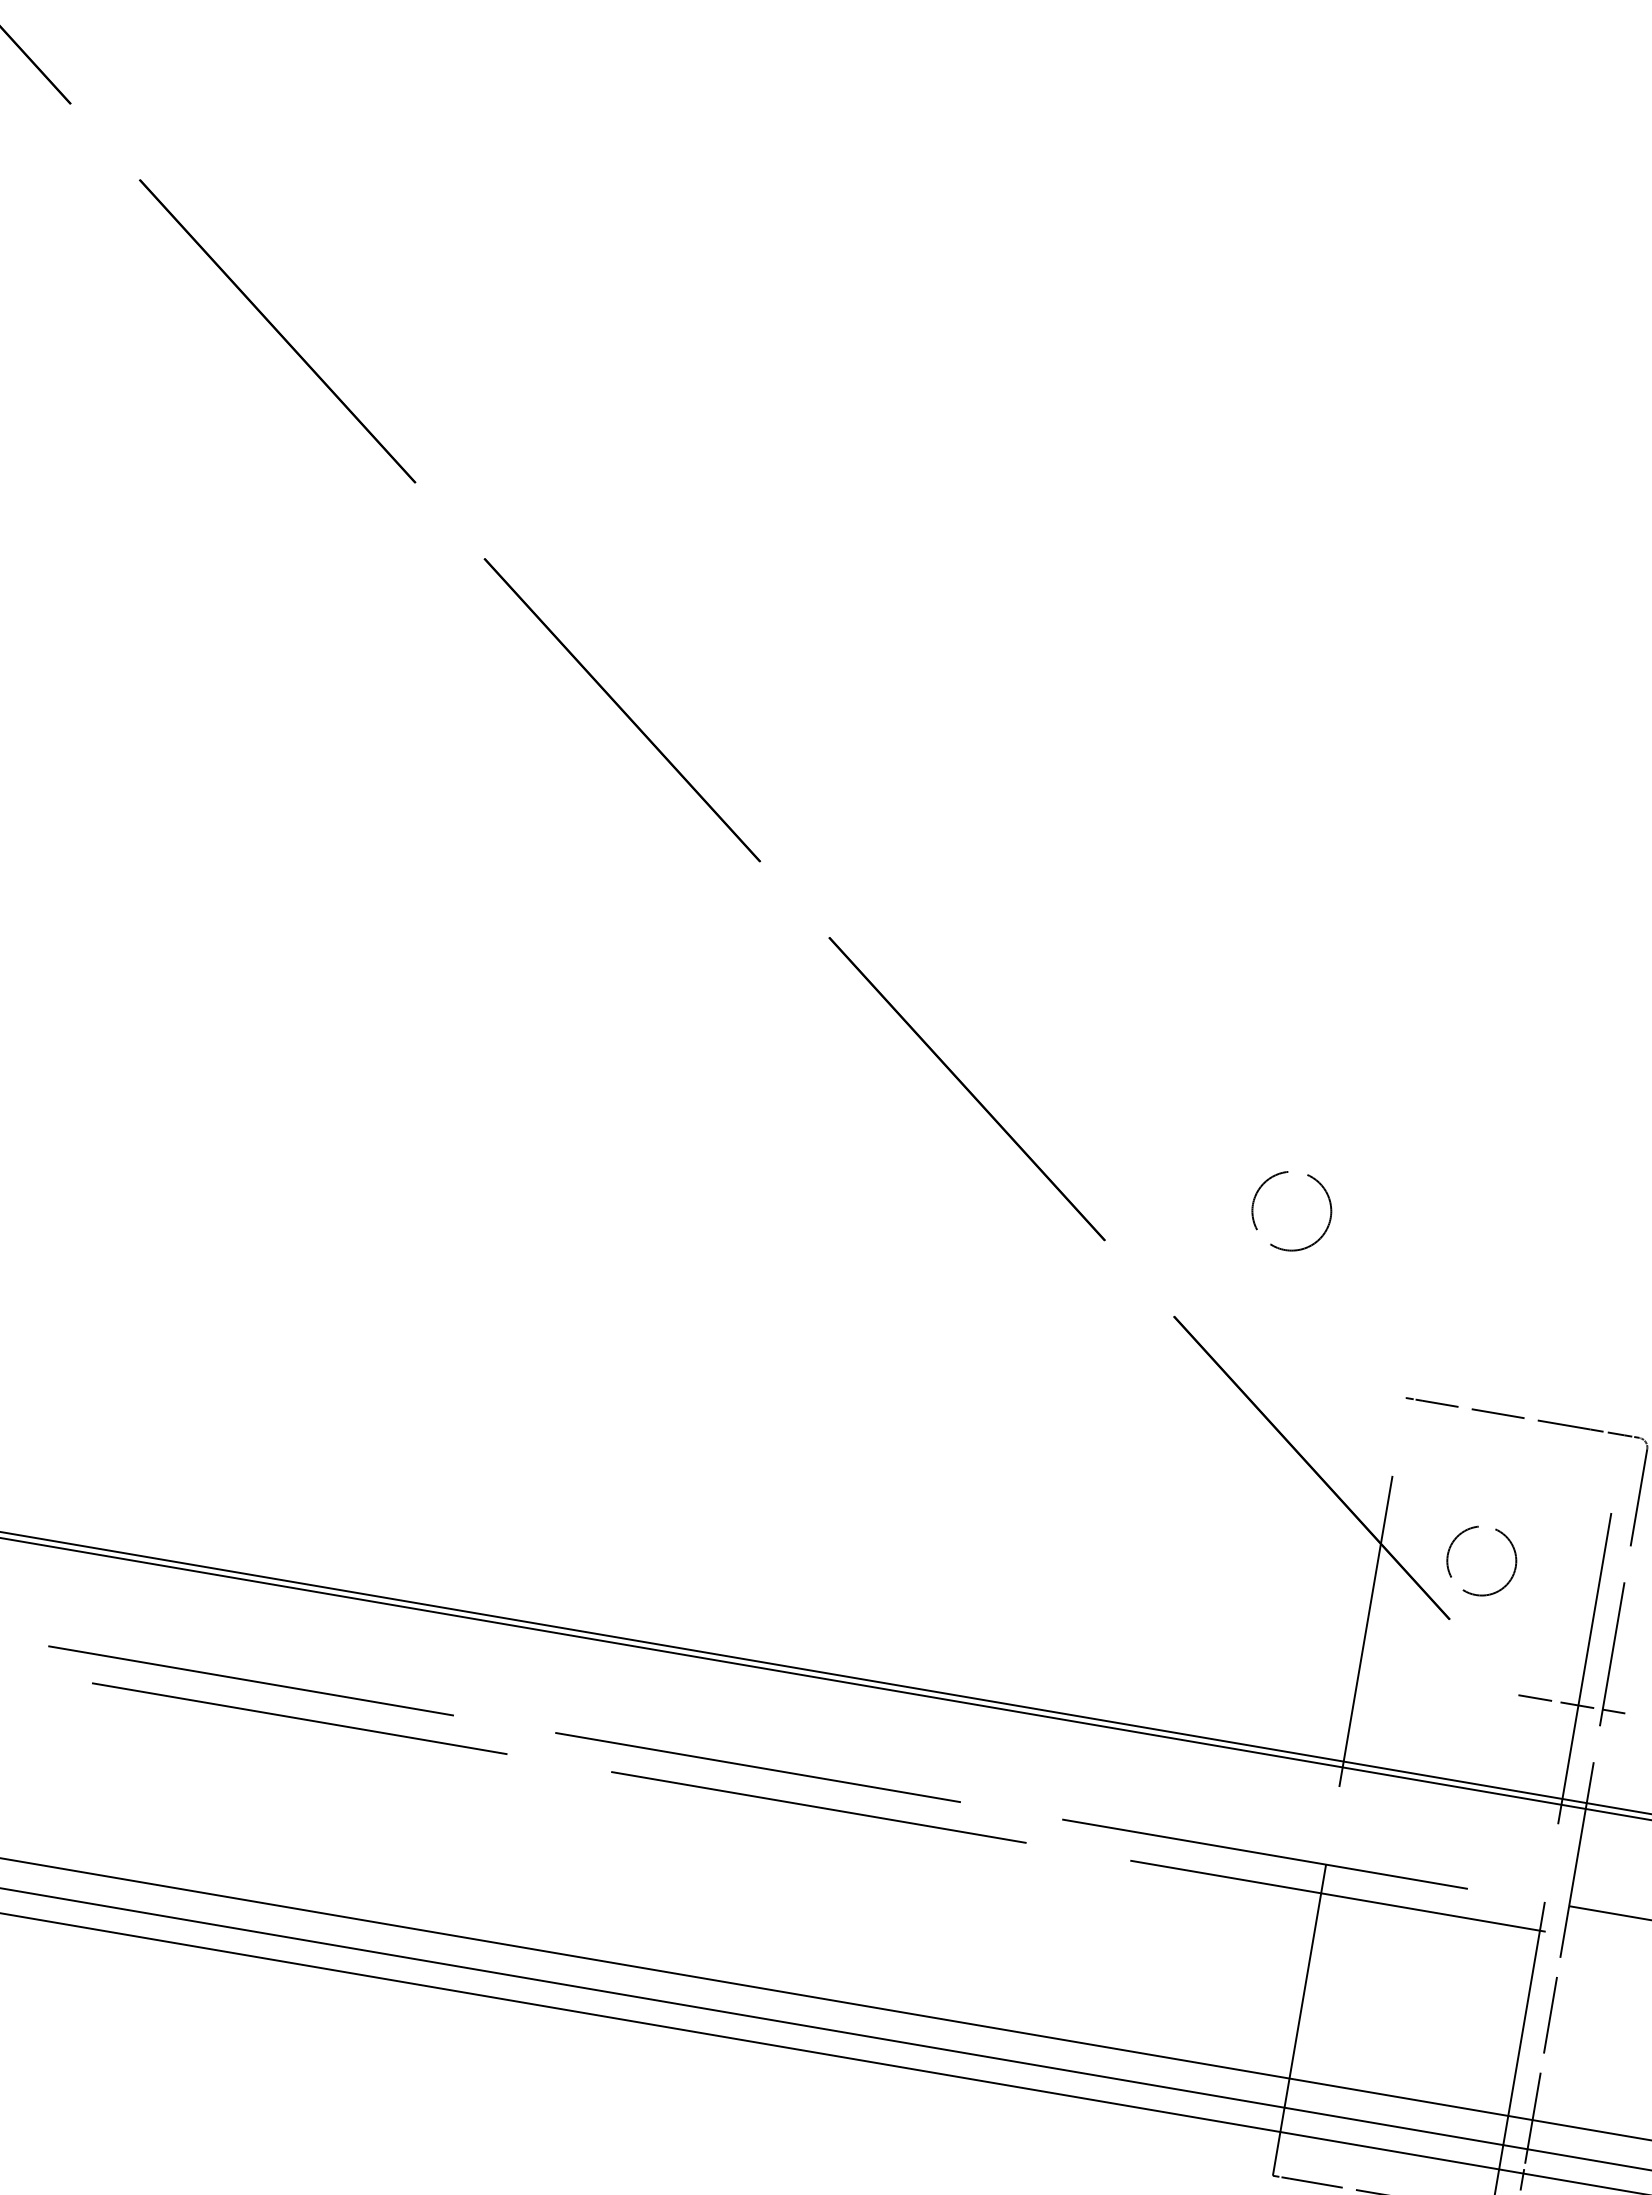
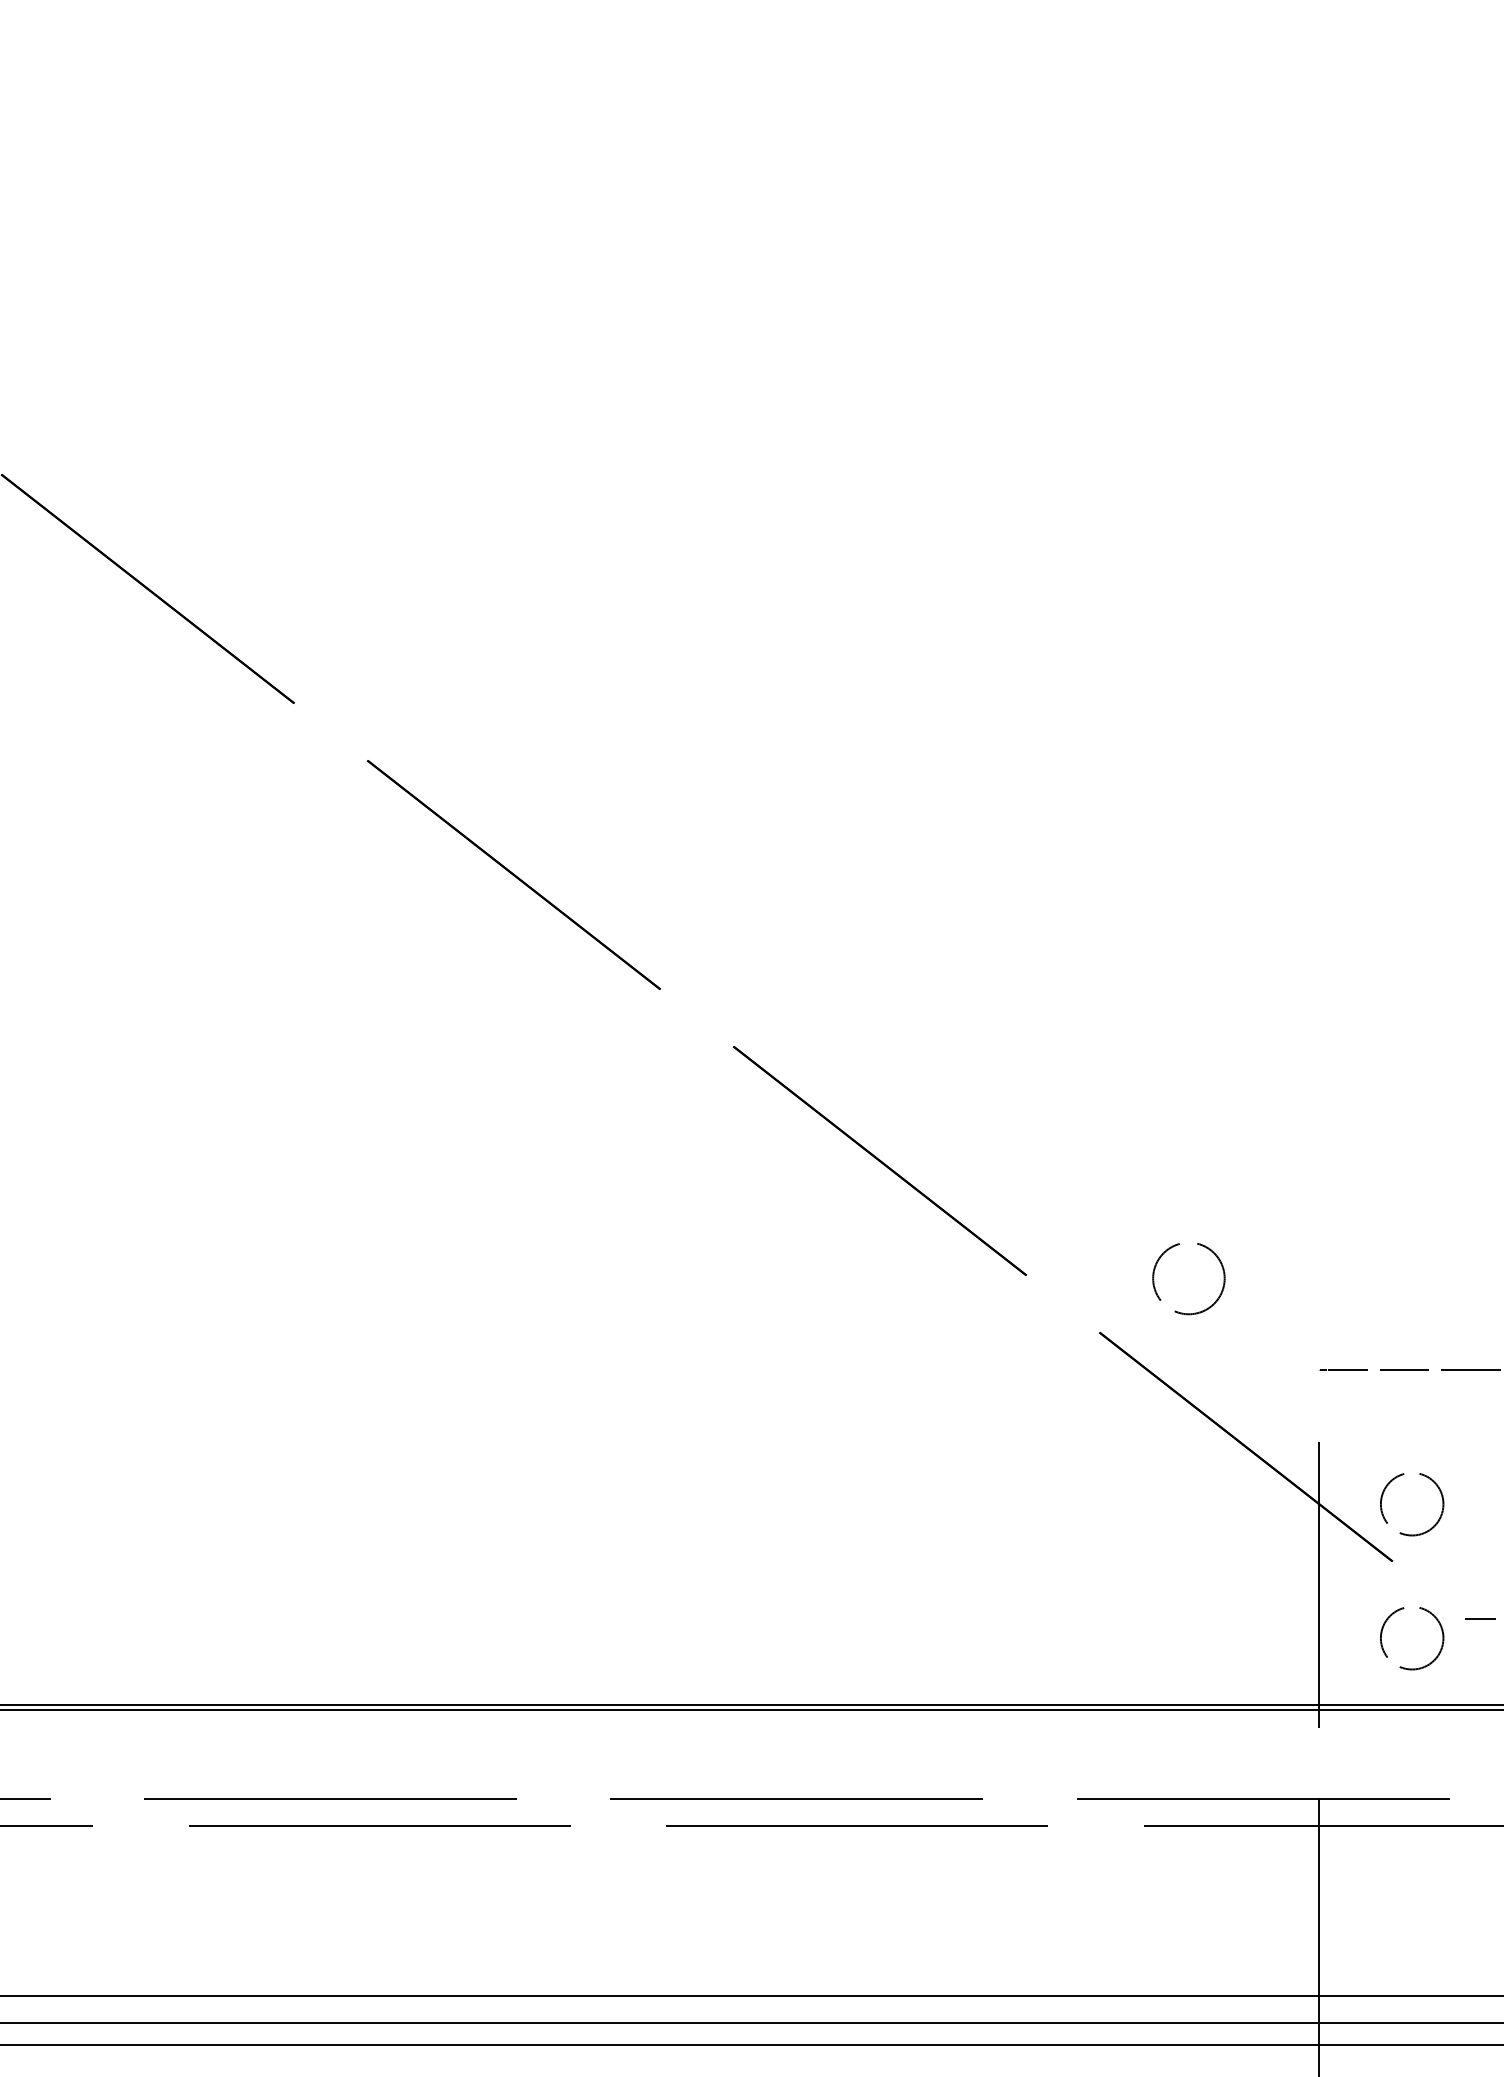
circle: (1291, 1212) -> (1188, 1279), moved
circle: (1457, 1707) -> (1412, 1638), added

